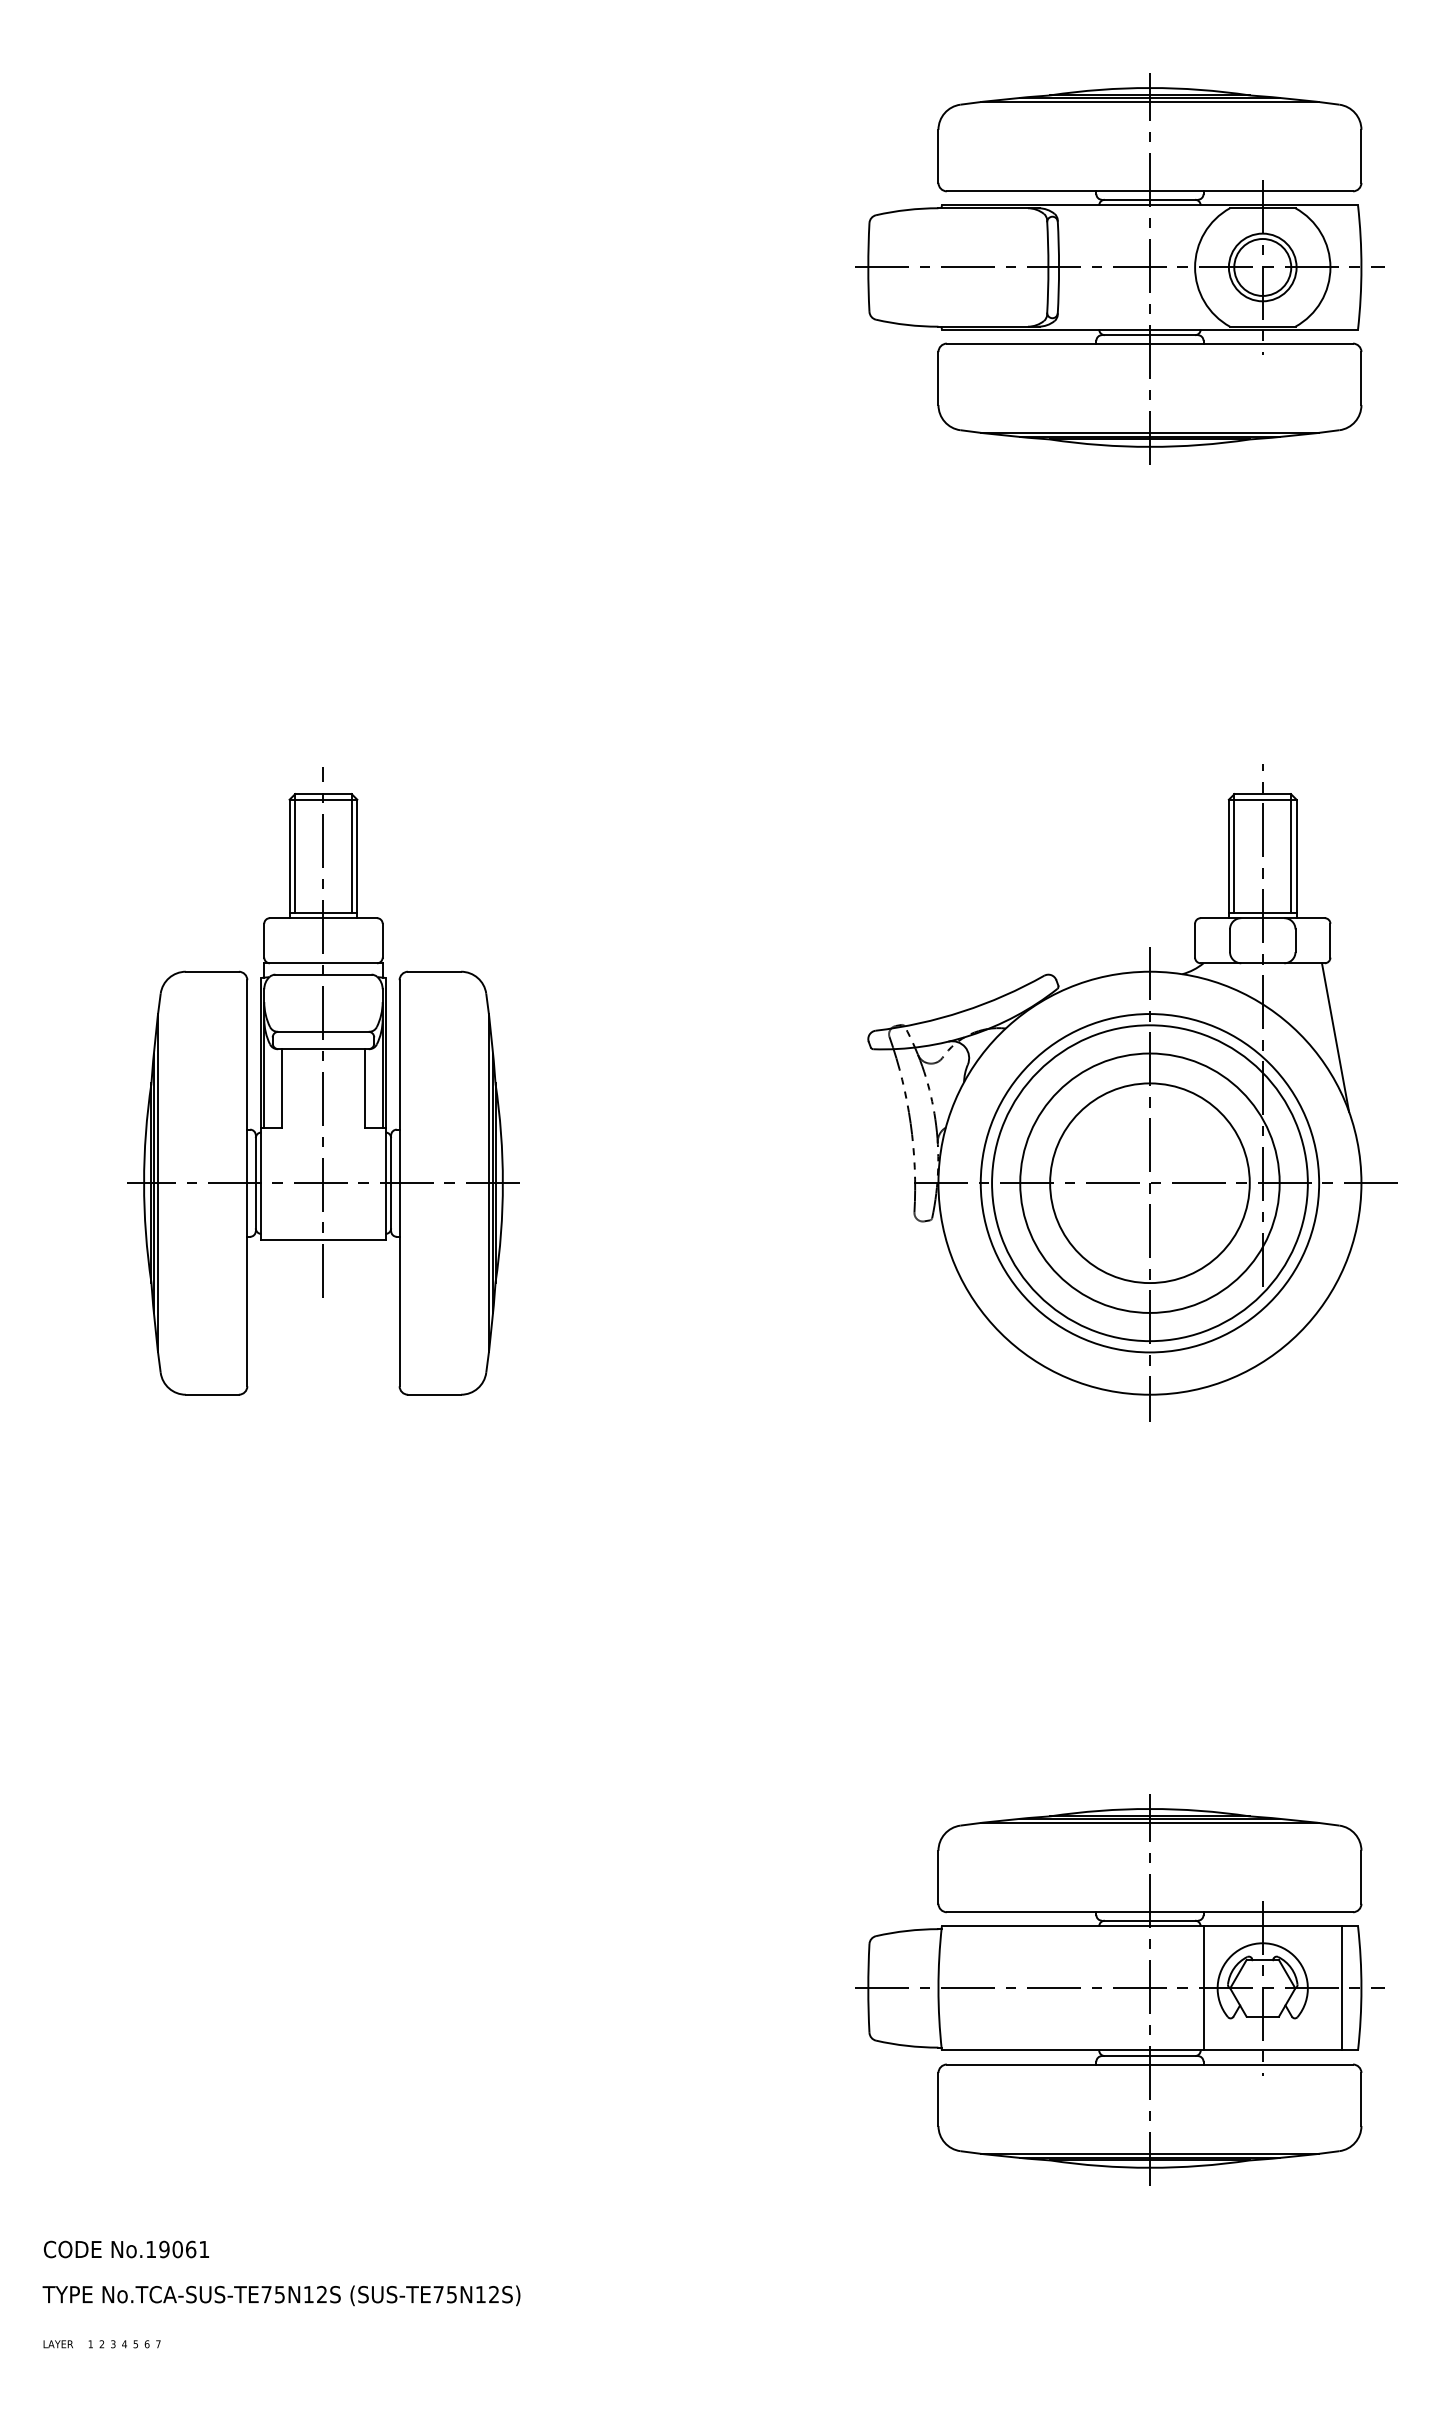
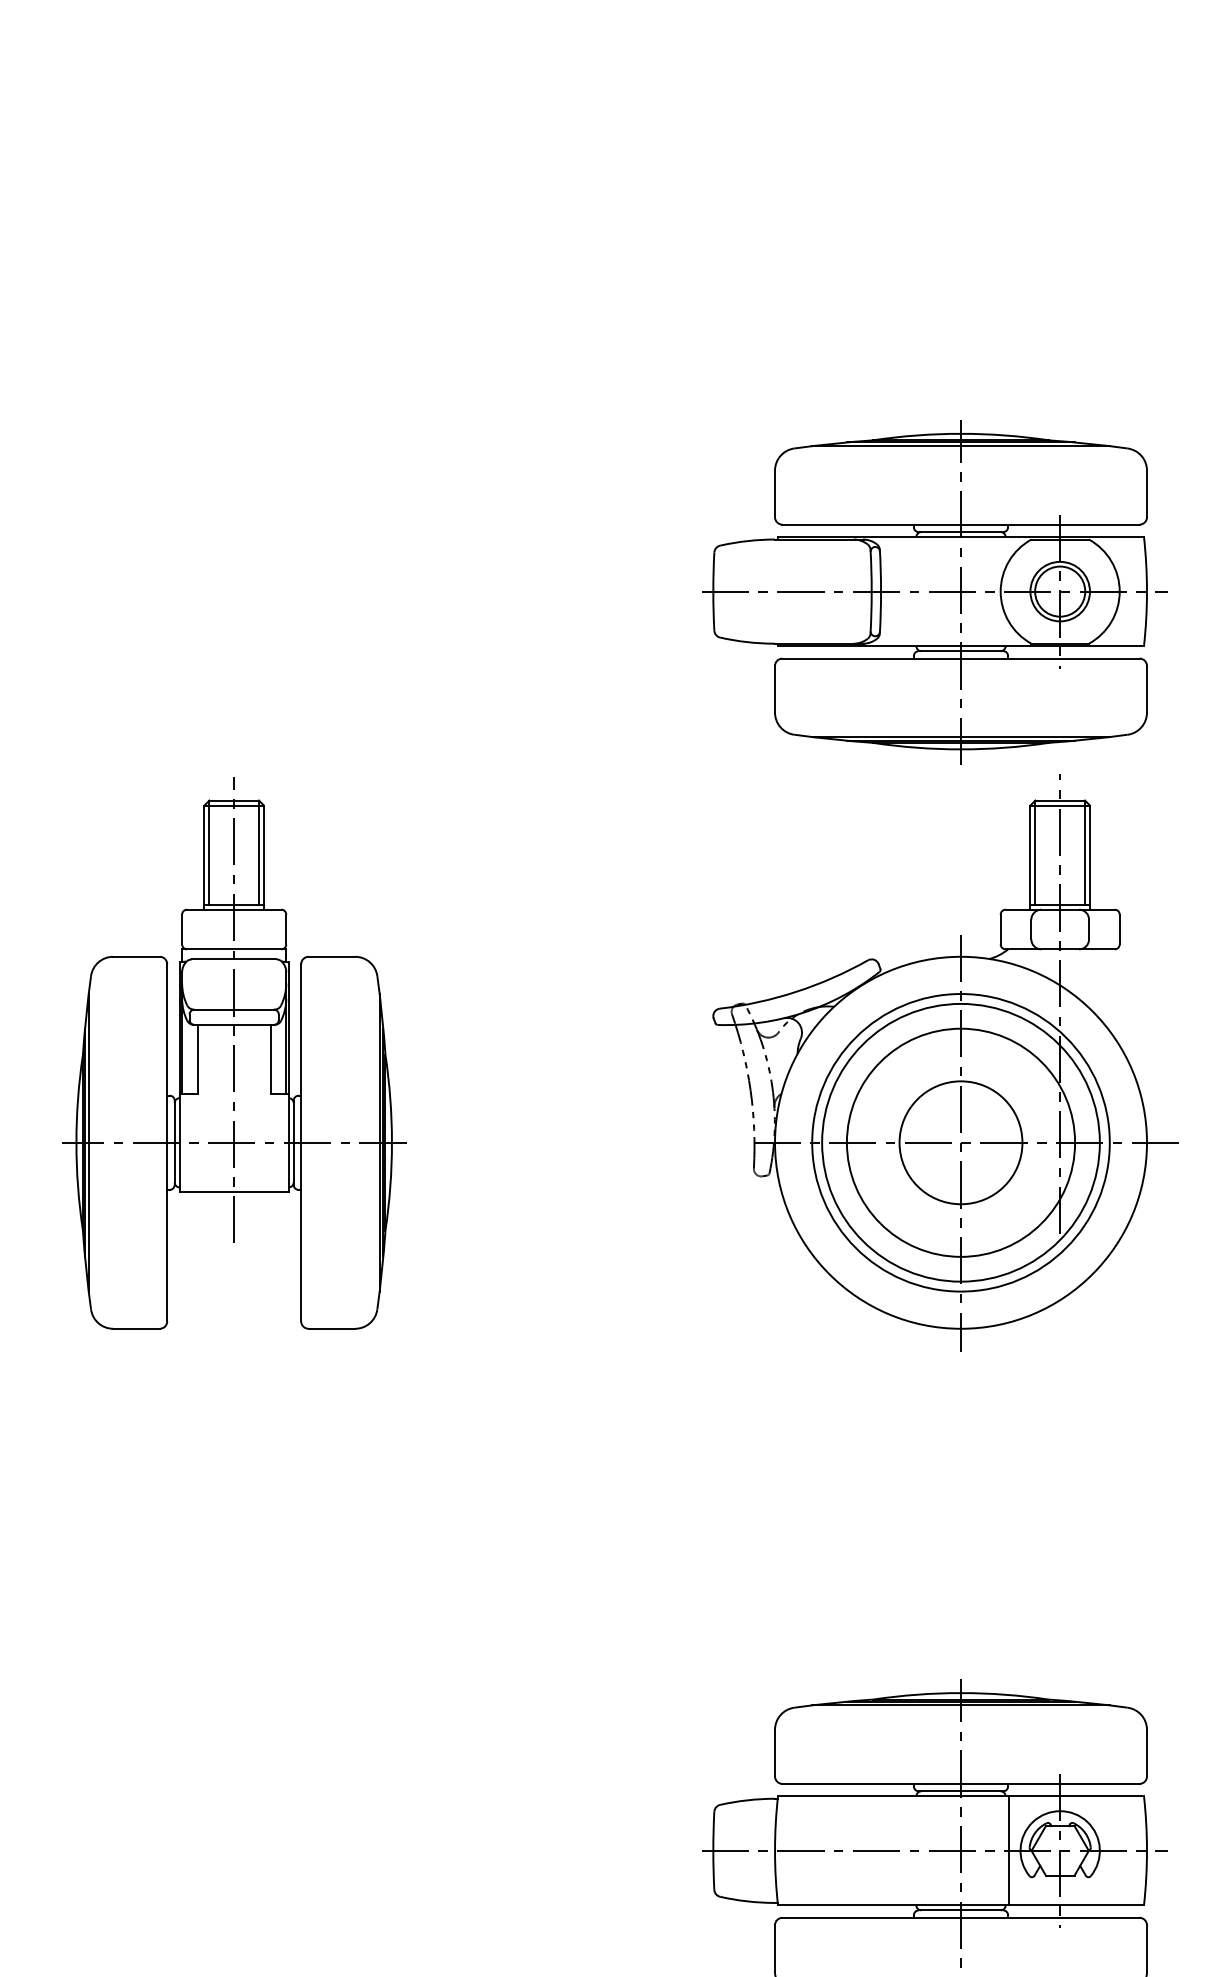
part: (1119, 268) -> (934, 592), moved
line: (1335, 1037) -> (1124, 1014), removed
circle: (1149, 1183) -> (960, 1143), size x0.7
line: (1341, 1988) -> (1129, 1850), removed

